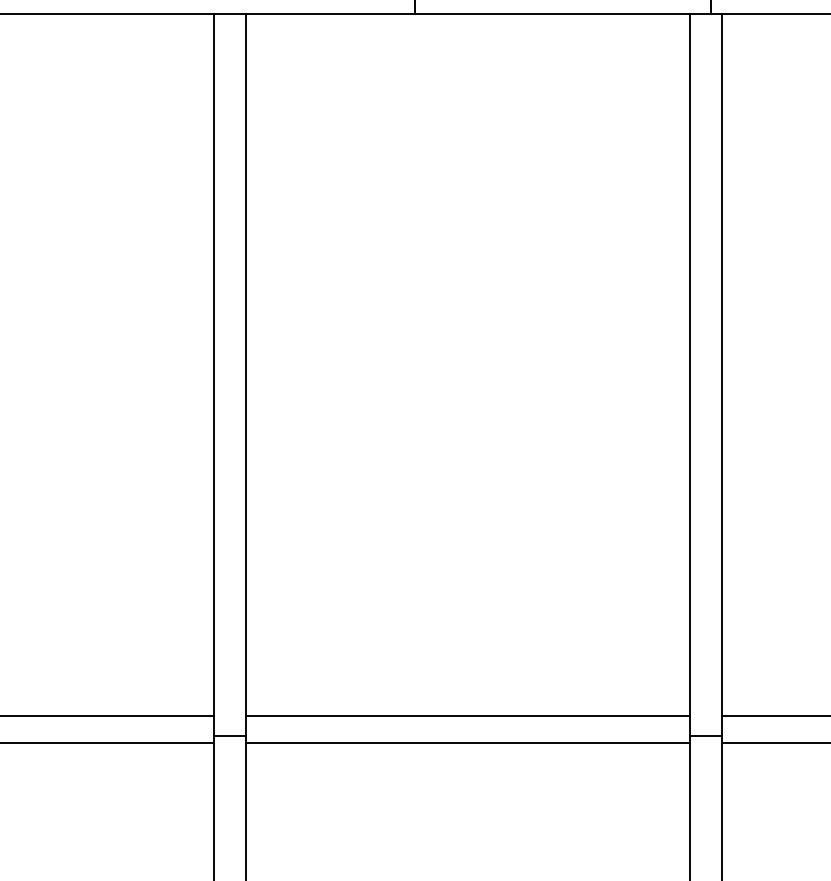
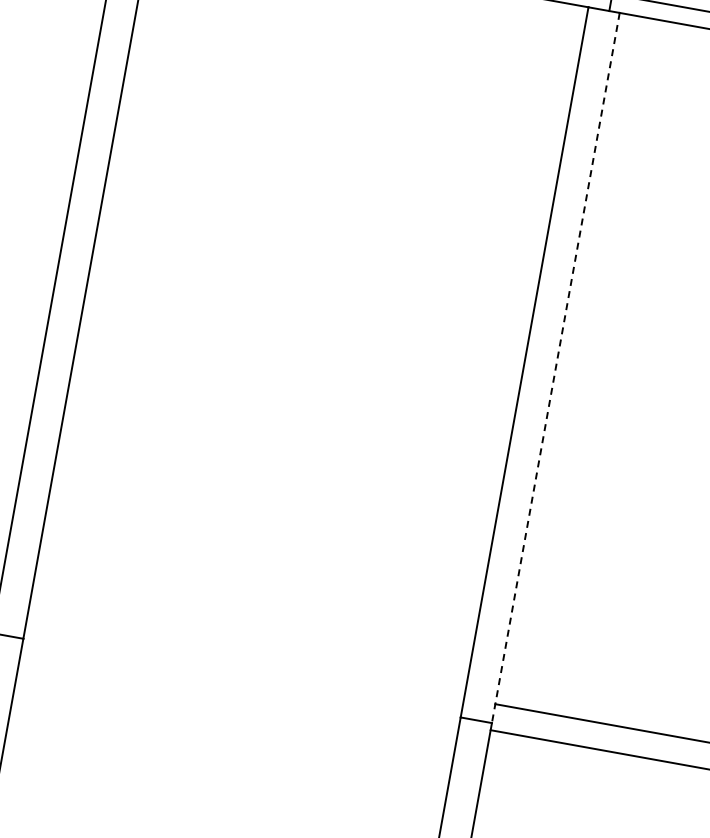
line: (721, 374) -> (555, 367), solid -> dashed
line: (467, 716) -> (245, 659), removed
line: (467, 742) -> (240, 684), removed

